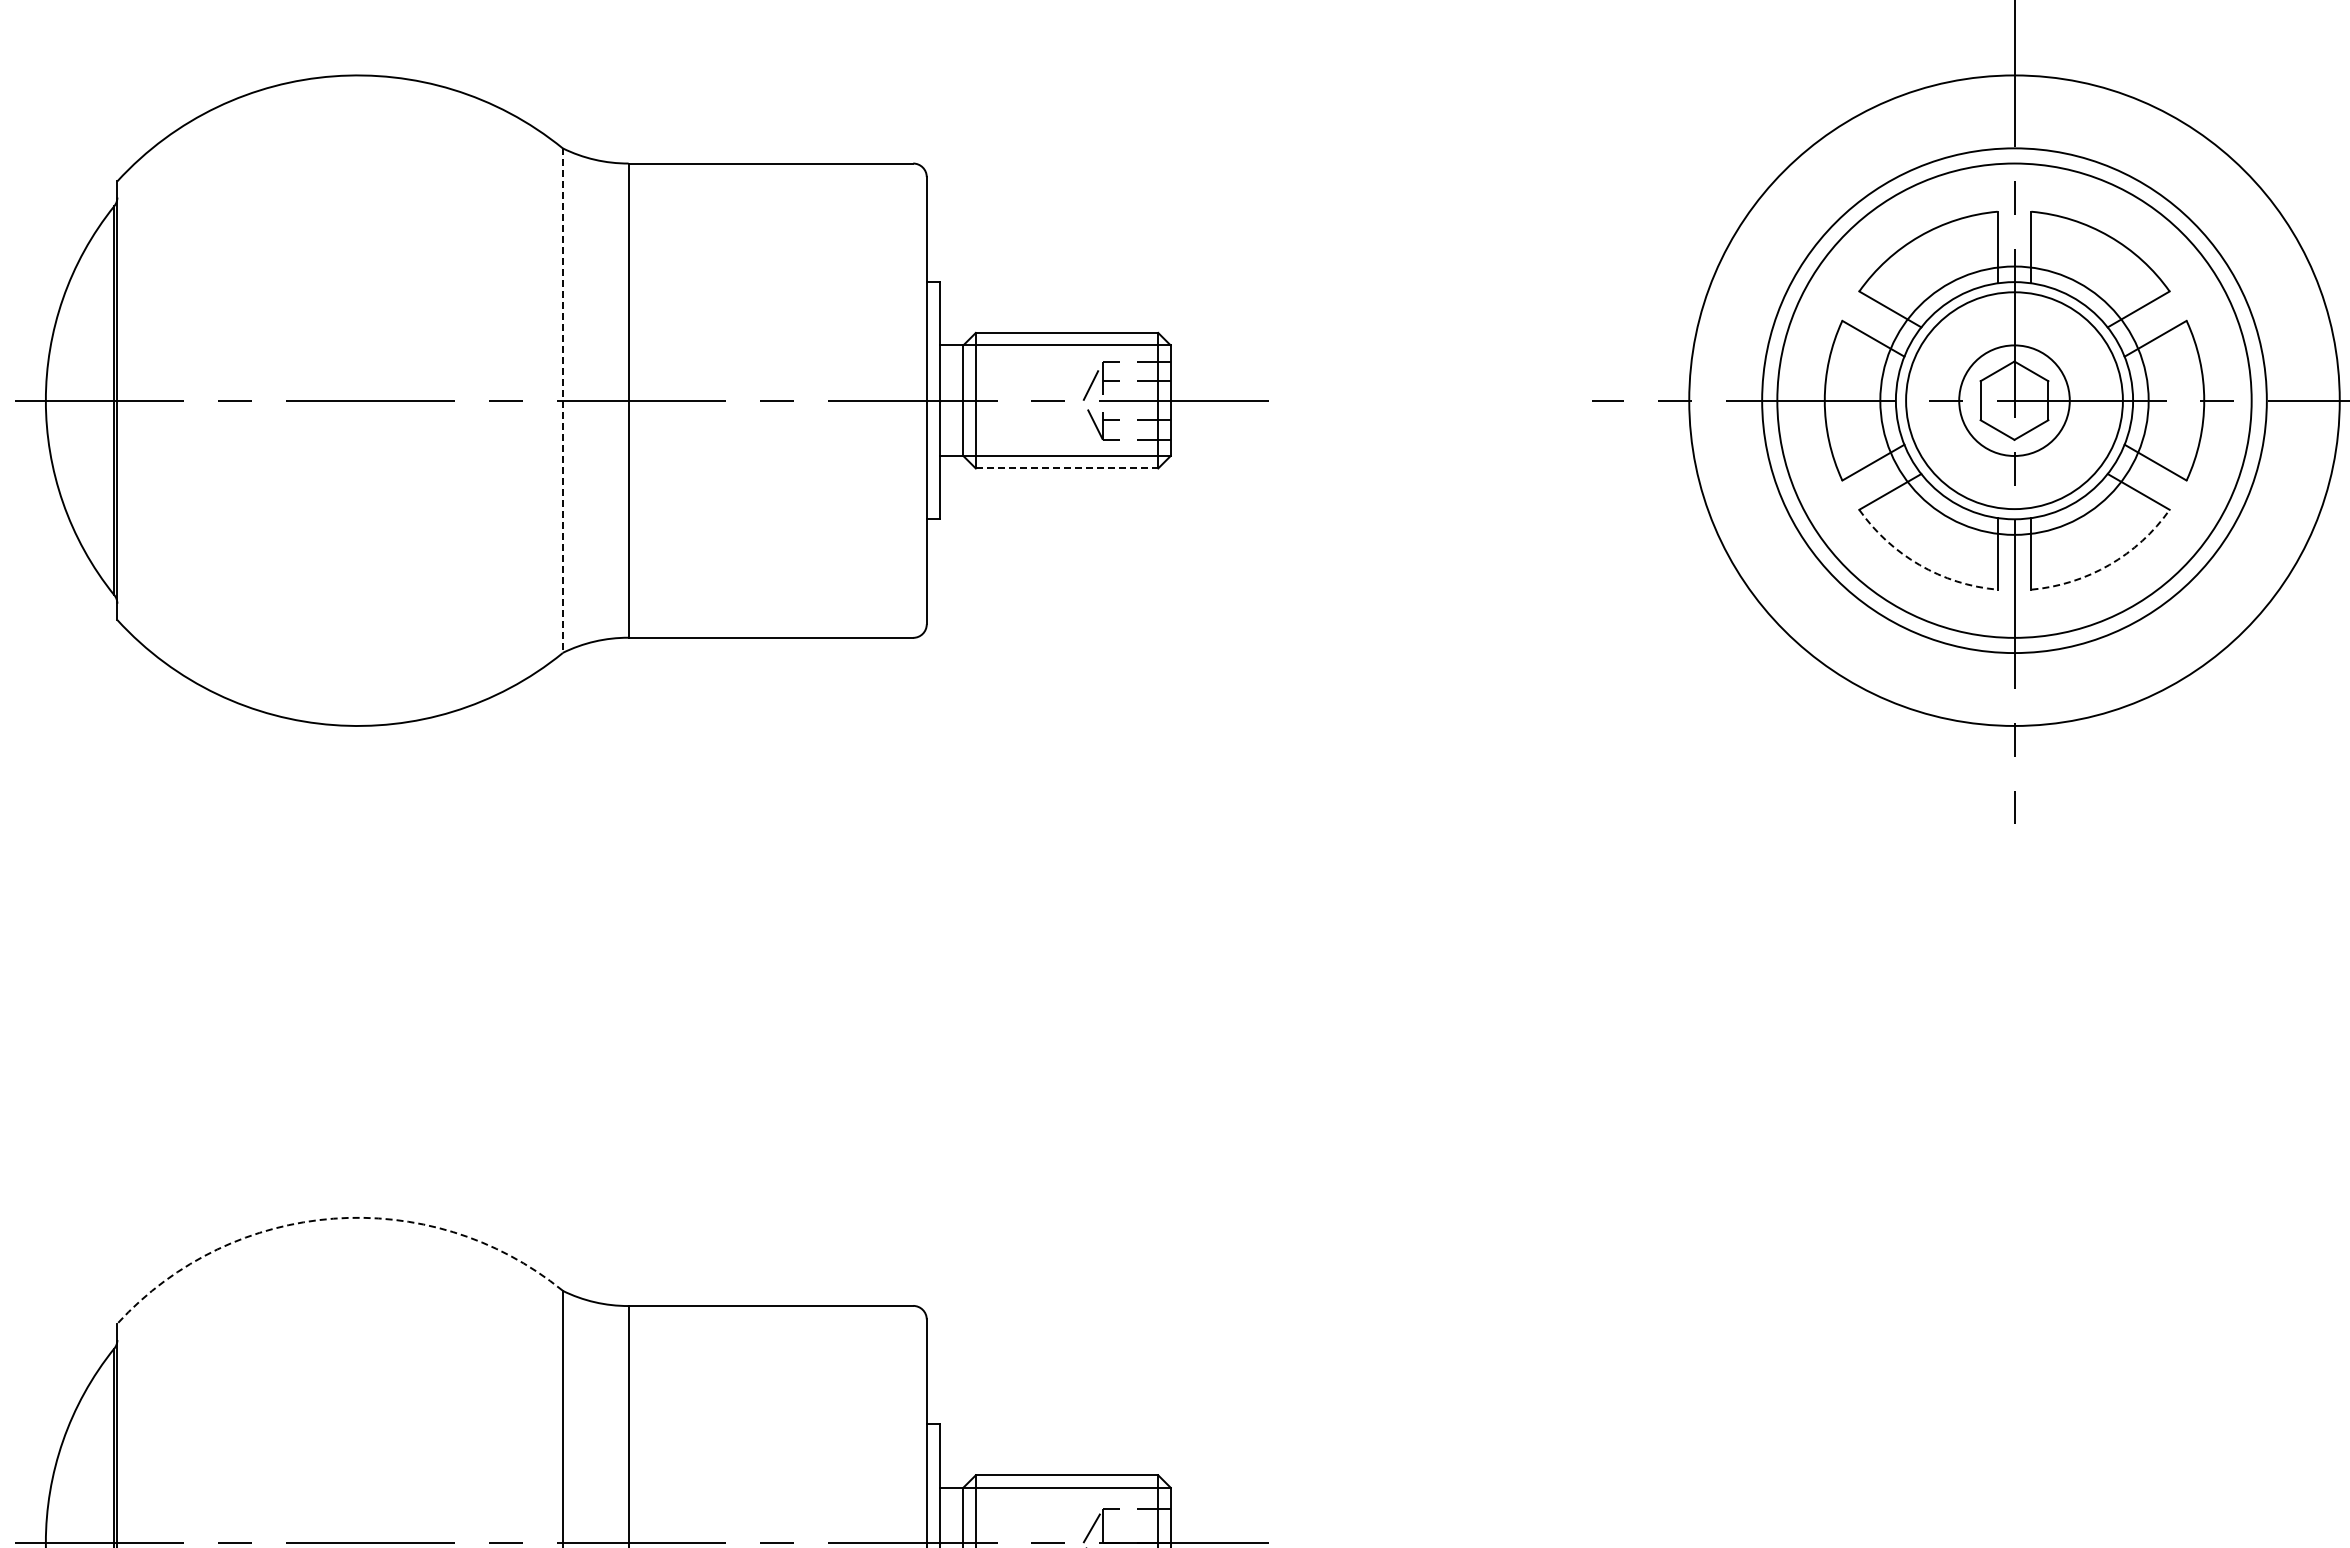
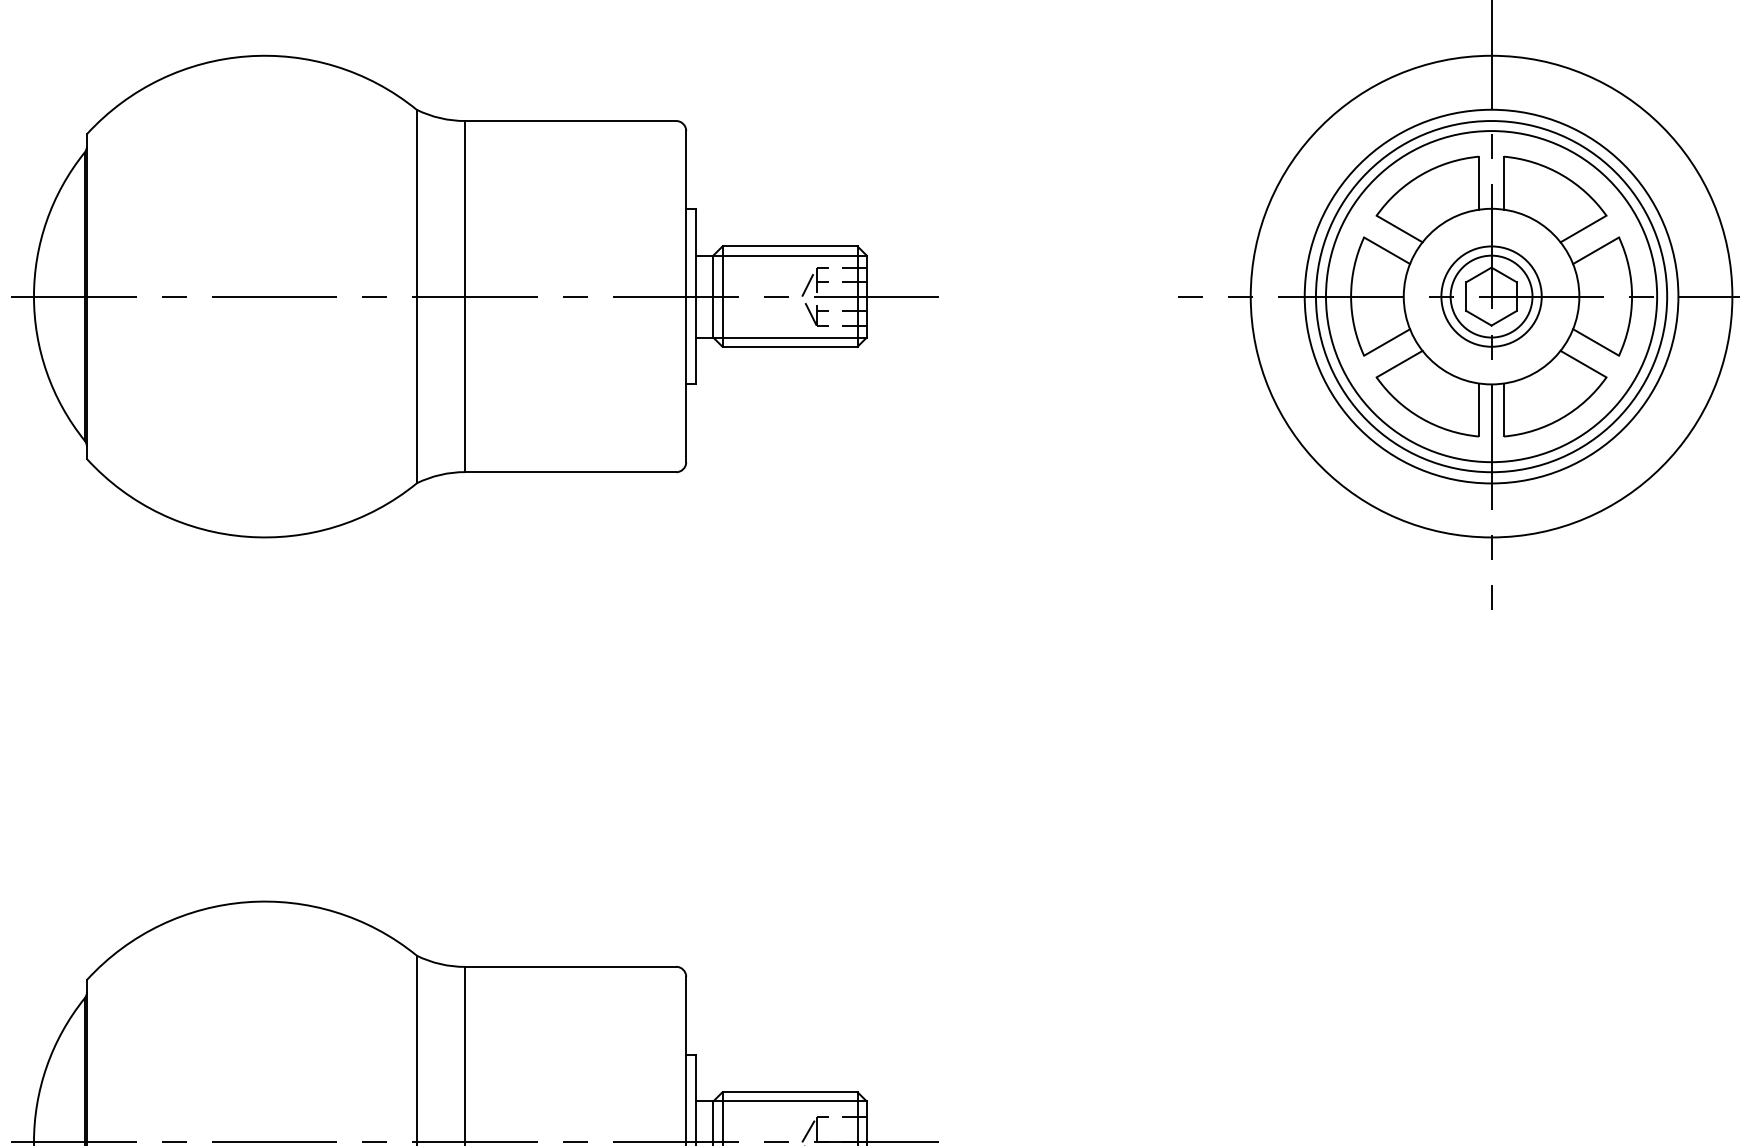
circle: (2014, 400) -> (1491, 296), size x0.62
circle: (2014, 400) -> (1491, 296), size x1.67
line: (562, 401) -> (416, 297), dashed -> solid
line: (1067, 468) -> (790, 346), dashed -> solid
arc: (1919, 565) -> (1421, 418), dashed -> solid
arc: (2109, 565) -> (1561, 418), dashed -> solid
arc: (333, 1218) -> (246, 902), dashed -> solid

